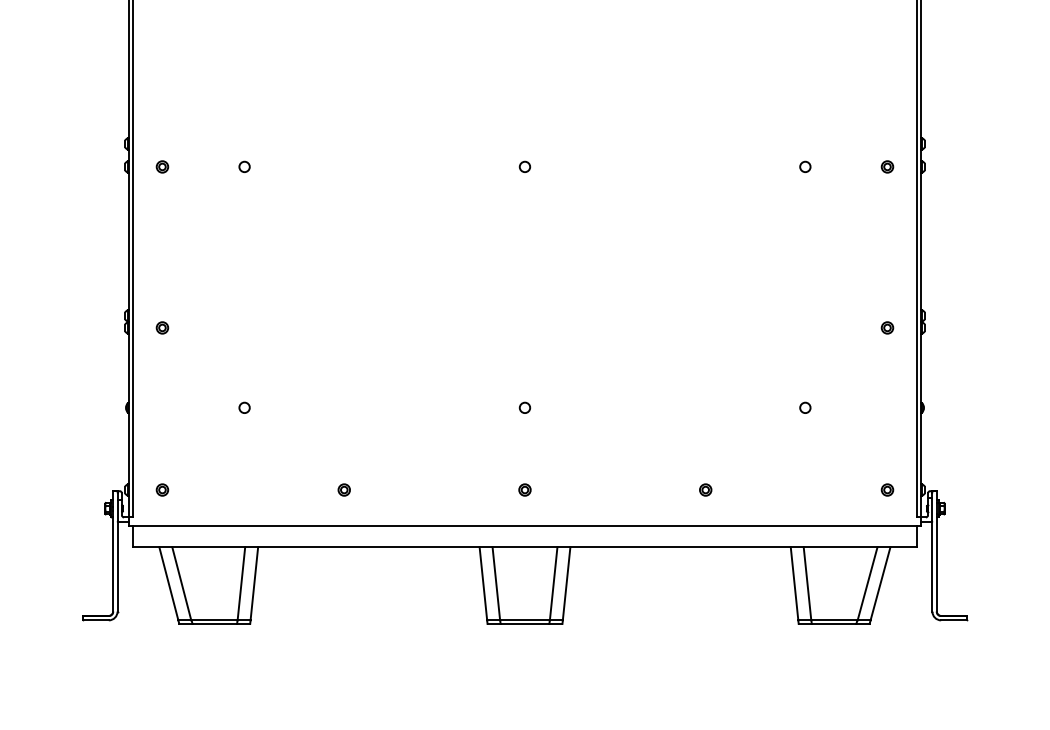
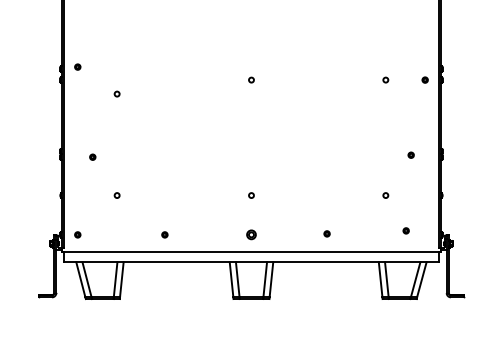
part: (161, 165) -> (77, 66), moved
circle: (243, 165) -> (116, 93), moved
part: (161, 326) -> (92, 156), moved
part: (886, 326) -> (410, 154), moved
part: (525, 489) -> (251, 234), size x1.6
part: (704, 489) -> (326, 233), moved
part: (886, 489) -> (405, 230), moved

